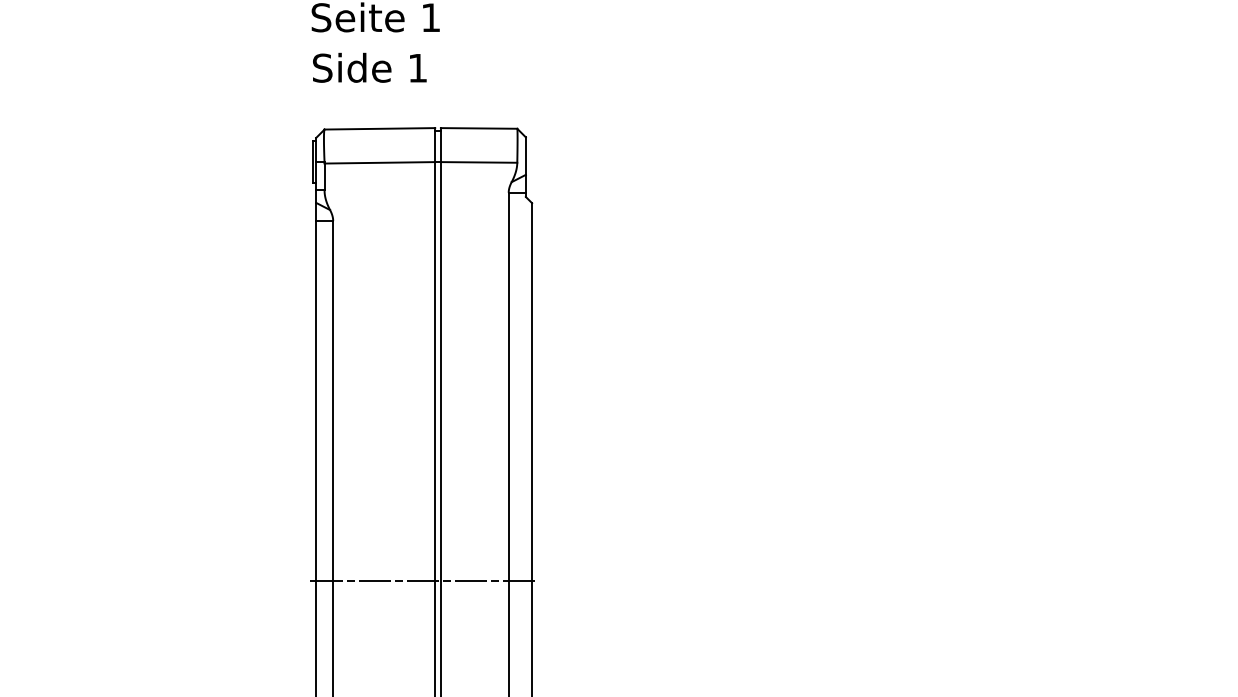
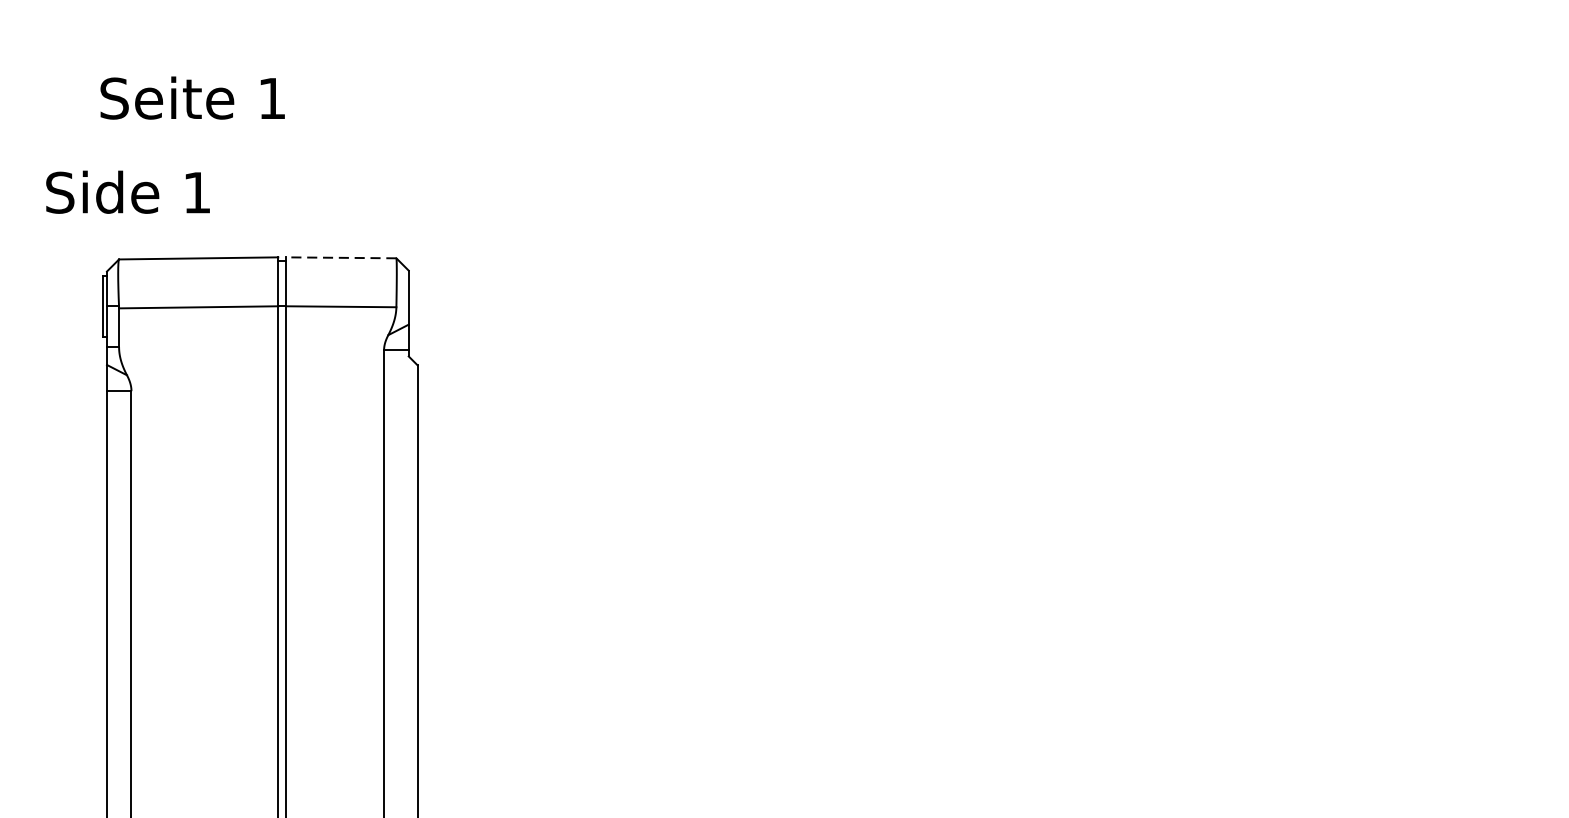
text: (369, 67) -> (127, 191), moved
line: (478, 128) -> (340, 257), solid -> dashed

